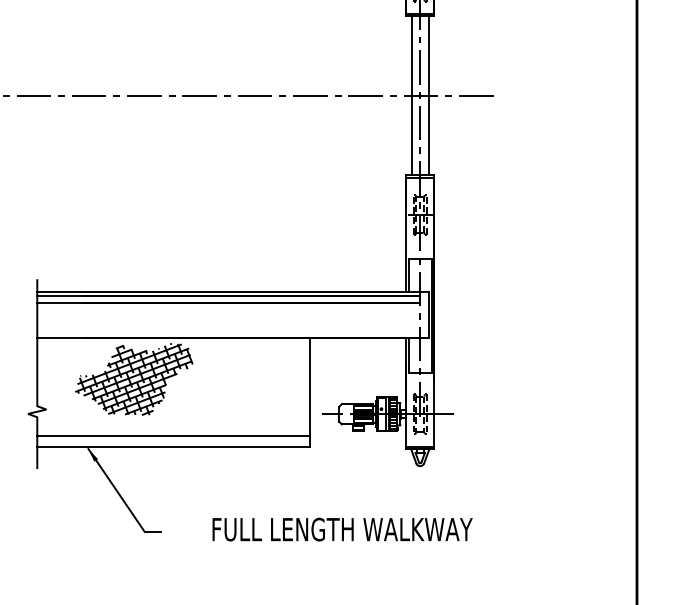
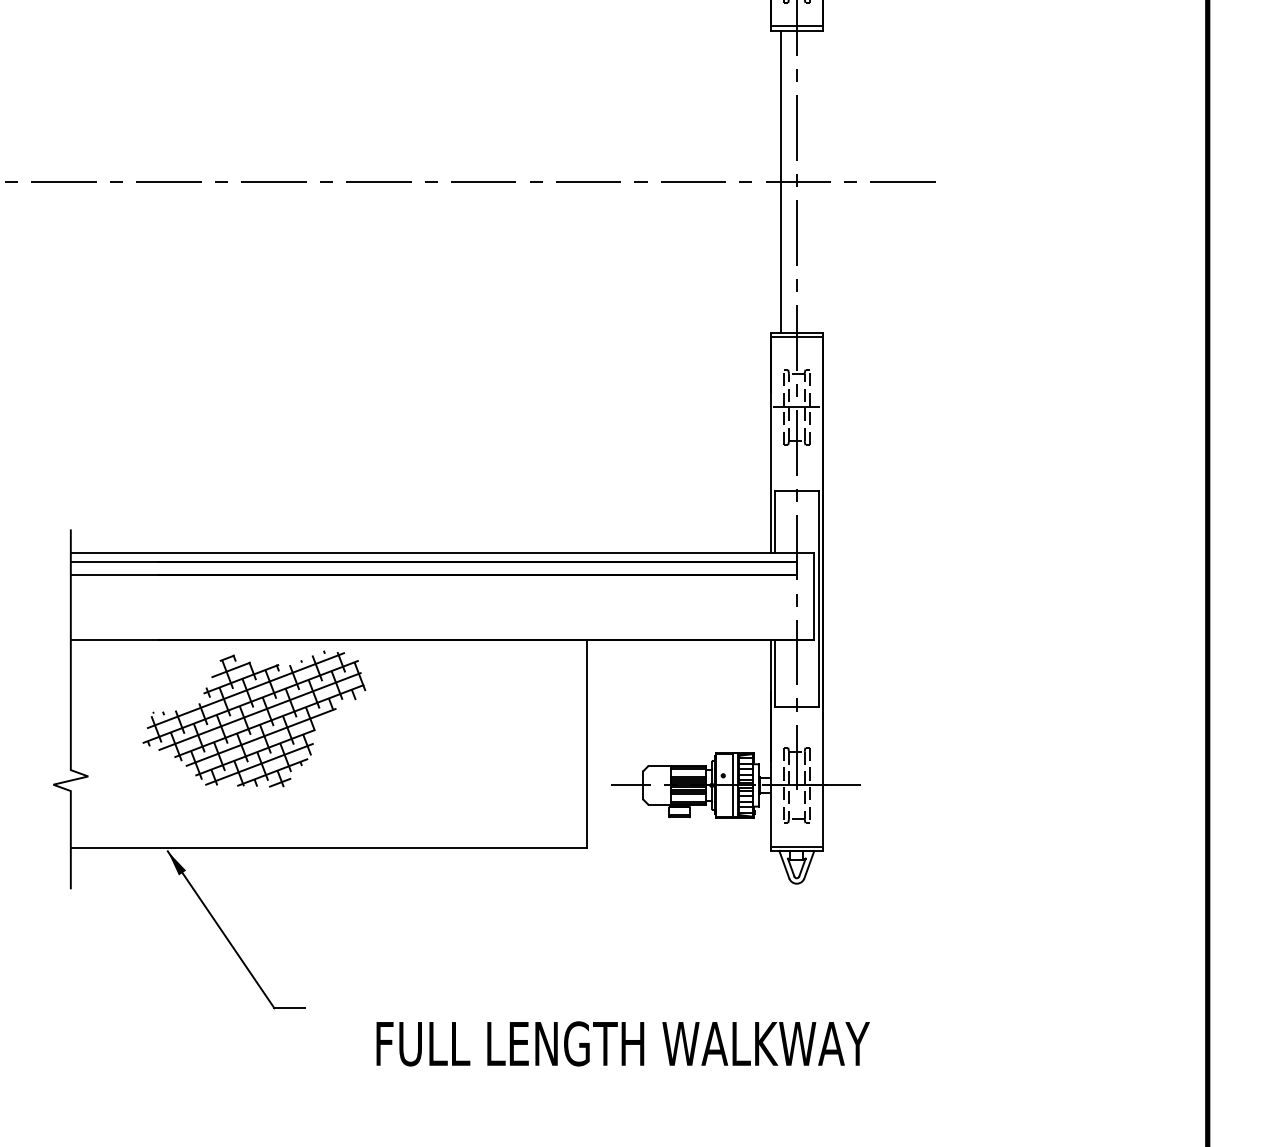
line: (428, 95) -> (812, 181), removed
line: (173, 435) -> (329, 825), removed
text: (342, 529) -> (622, 1043), moved

